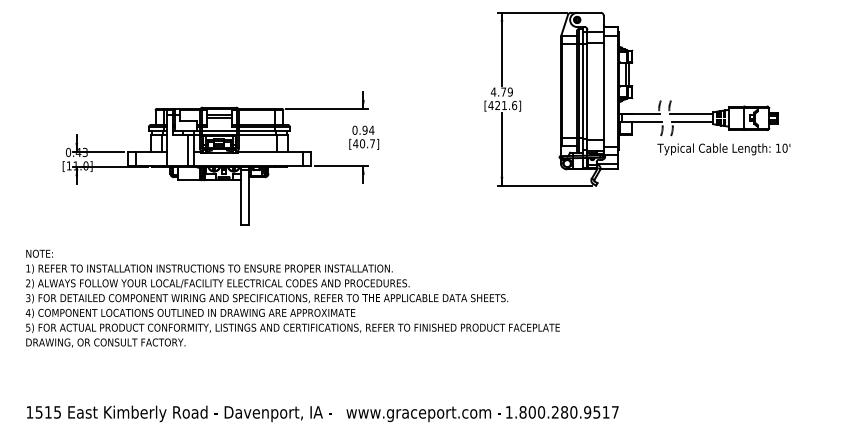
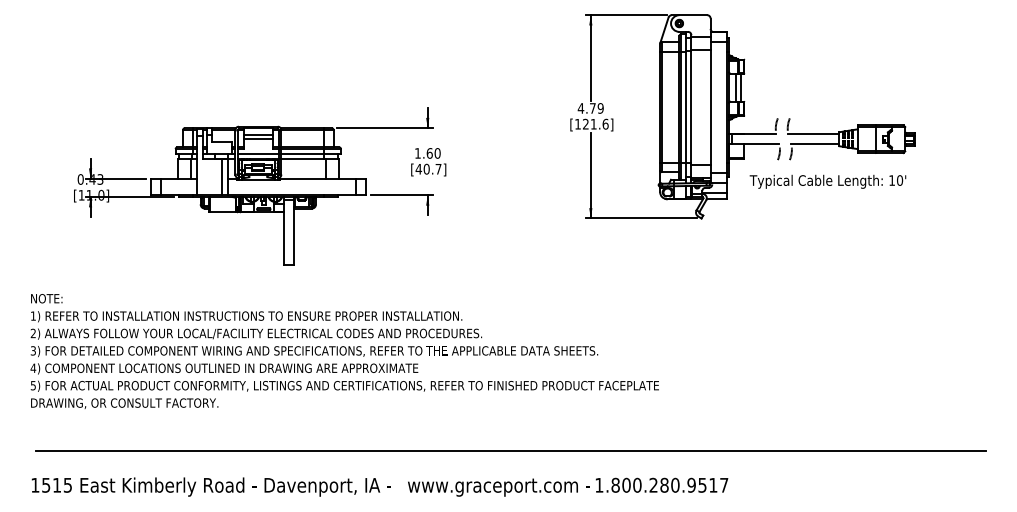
text: (490, 105) -> (577, 124), [421.6] -> [121.6]
text: (363, 130) -> (427, 153), 0.94 -> 1.60
text: (723, 149) -> (827, 181), moved
line: (433, 382) -> (510, 450), added

